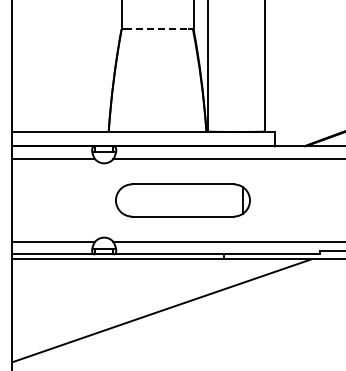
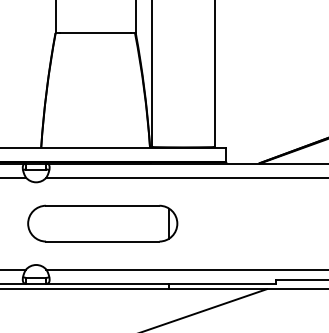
line: (157, 29) -> (95, 33), dashed -> solid
part: (182, 200) -> (102, 223), moved

